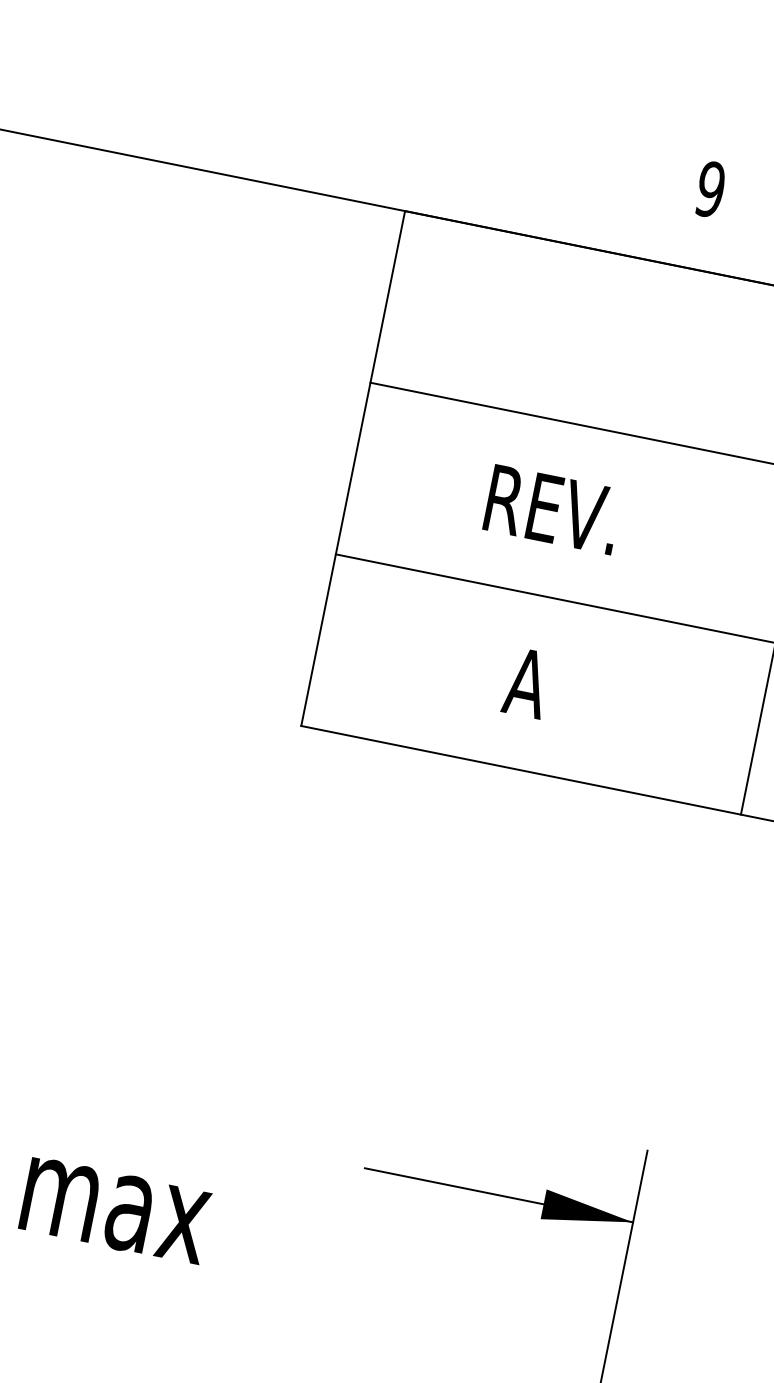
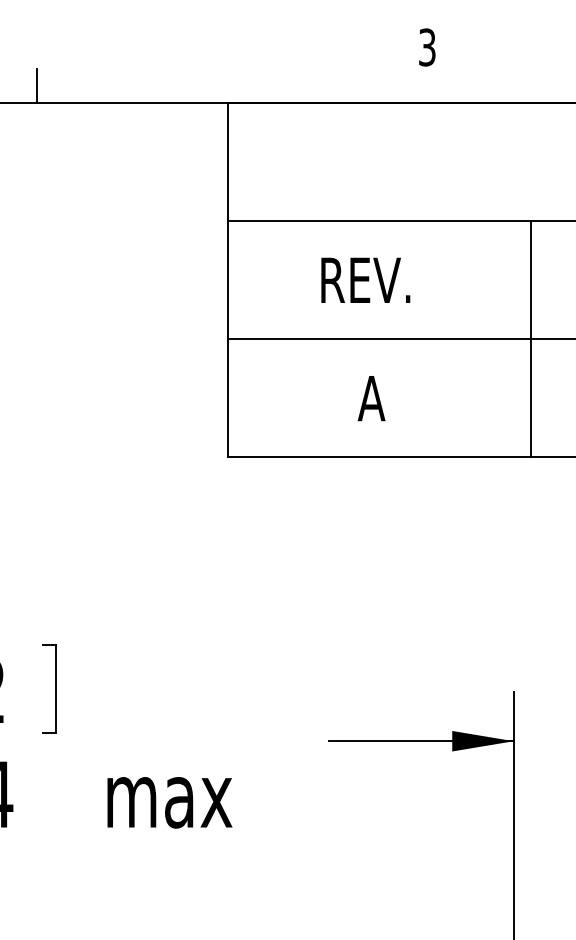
line: (131, 130) -> (36, 85), added
text: (709, 189) -> (426, 47), 9 -> 3

